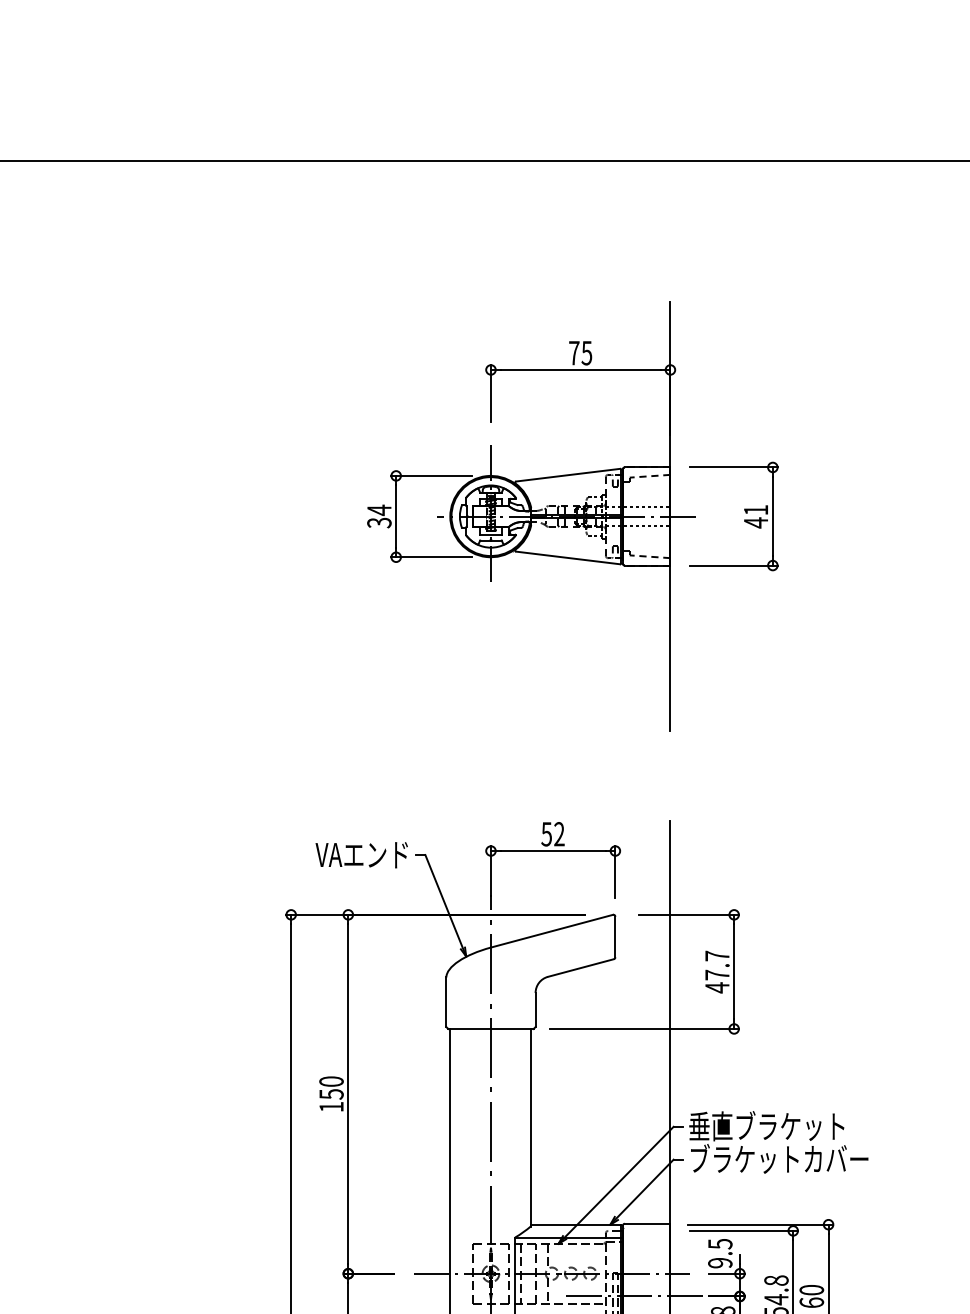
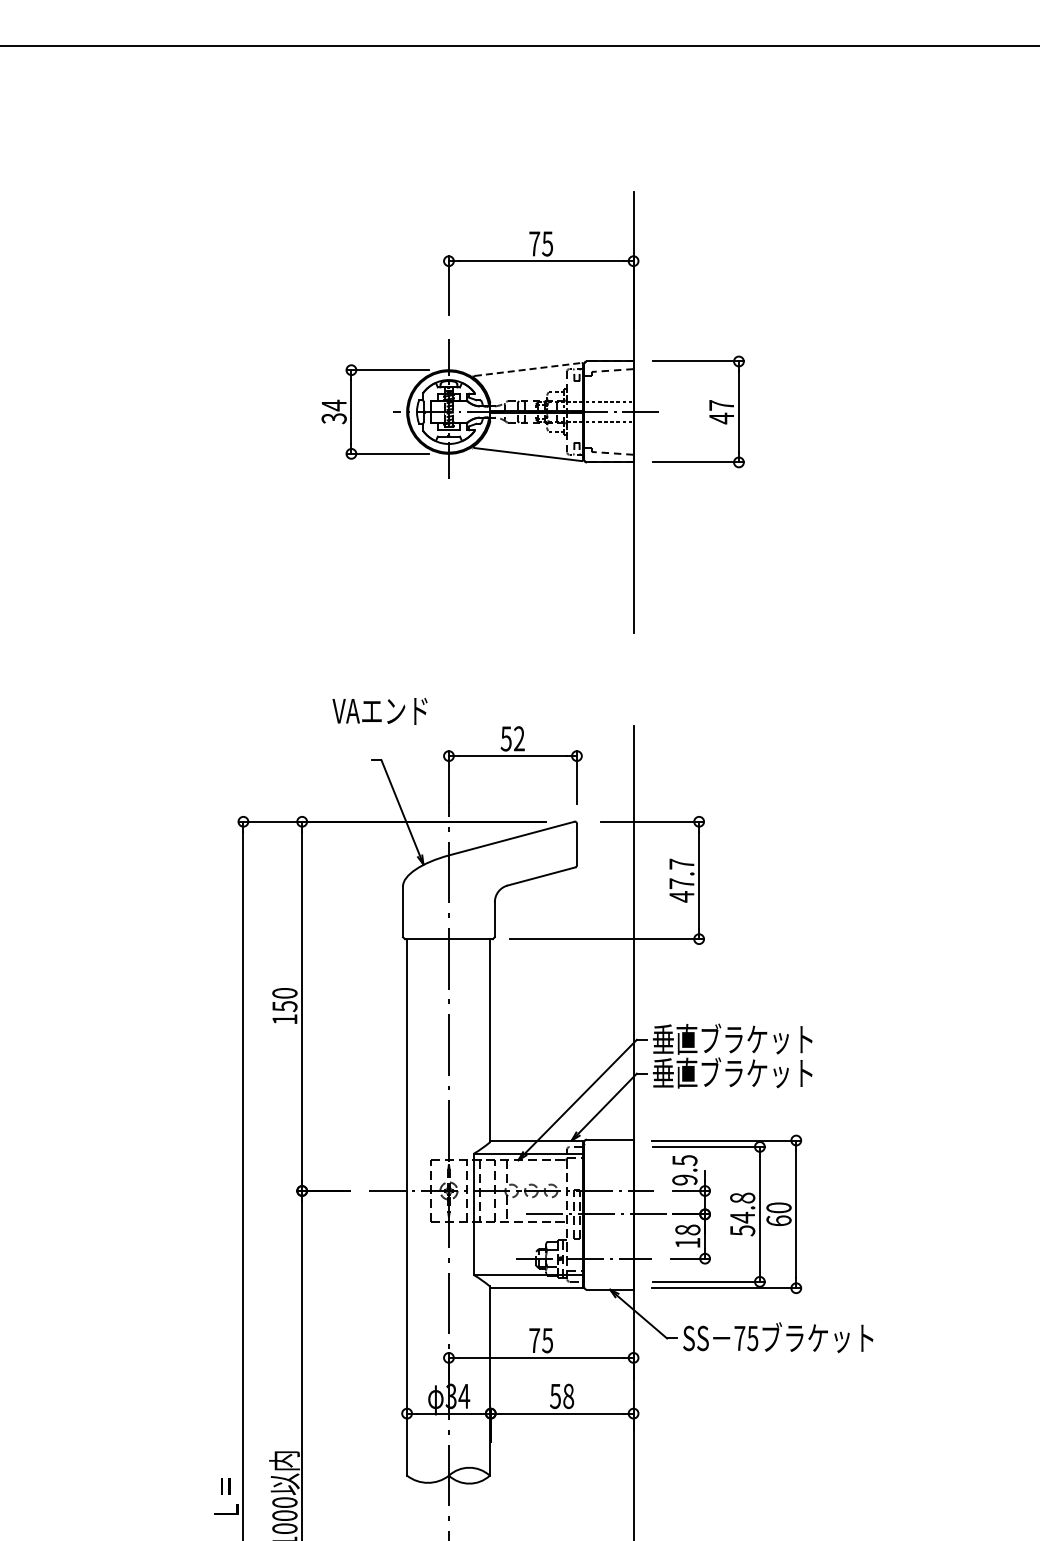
line: (568, 475) -> (528, 369), solid -> dashed
text: (755, 510) -> (721, 405), 41 -> 47
text: (361, 855) -> (379, 711), moved
text: (778, 1158) -> (744, 1072), ブラケットカバー -> 垂直ブラケット

